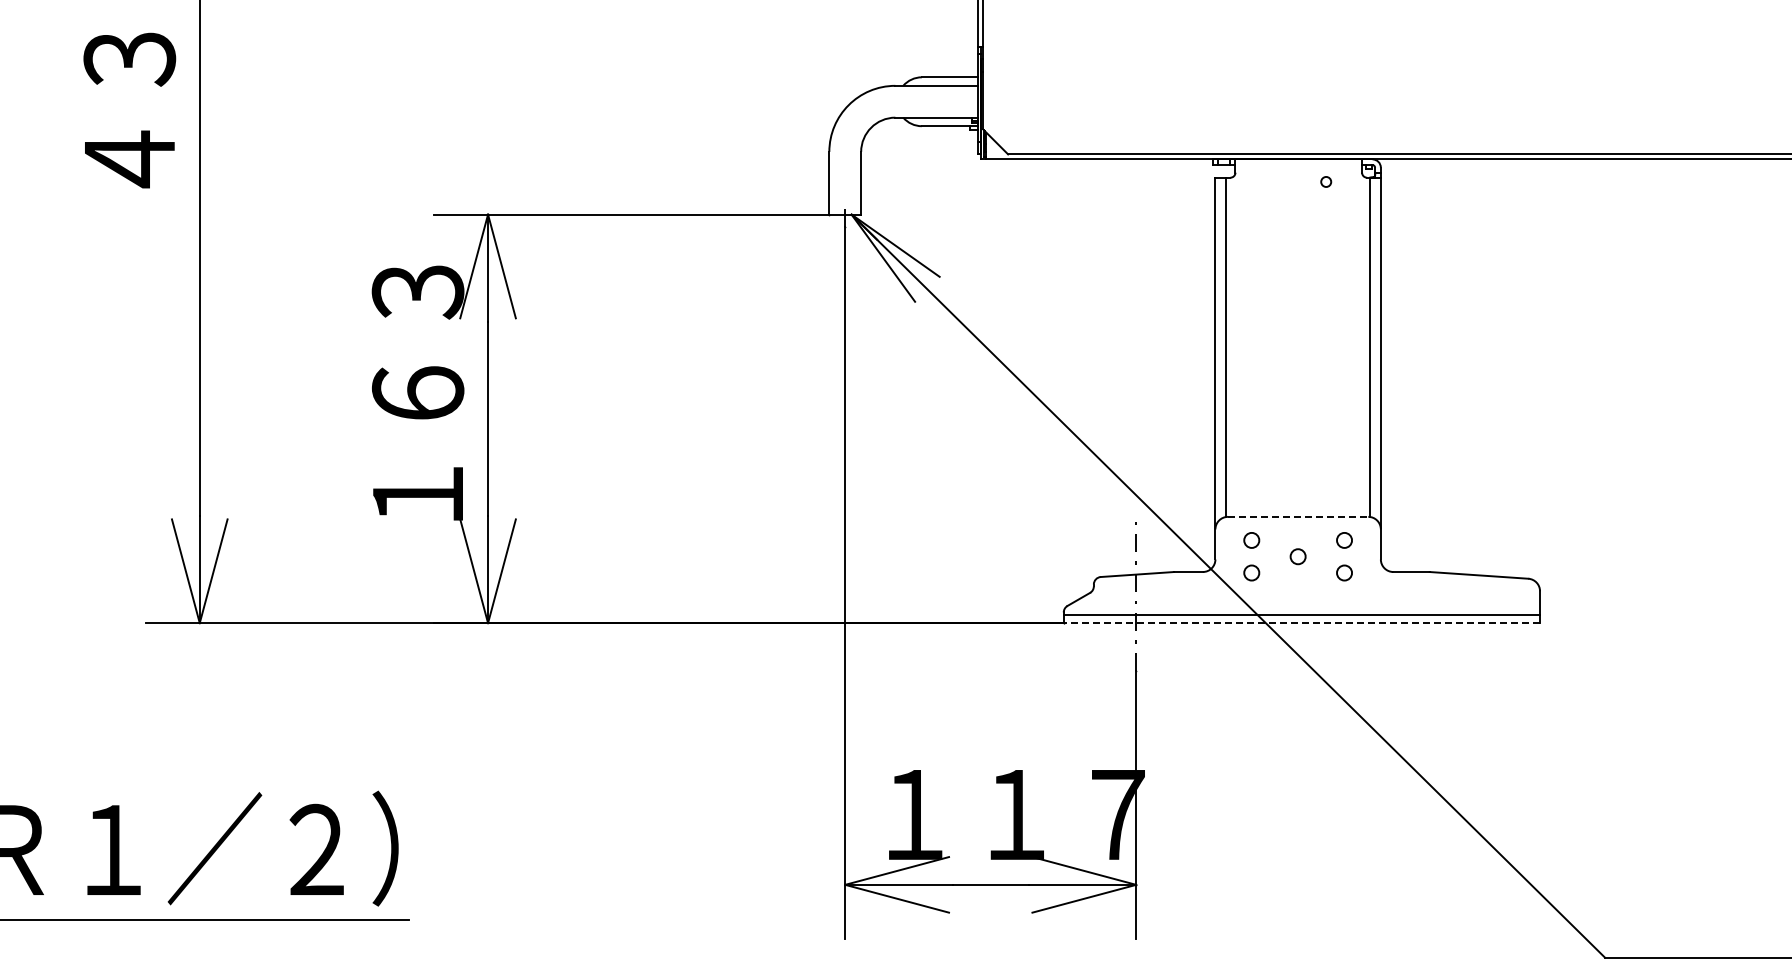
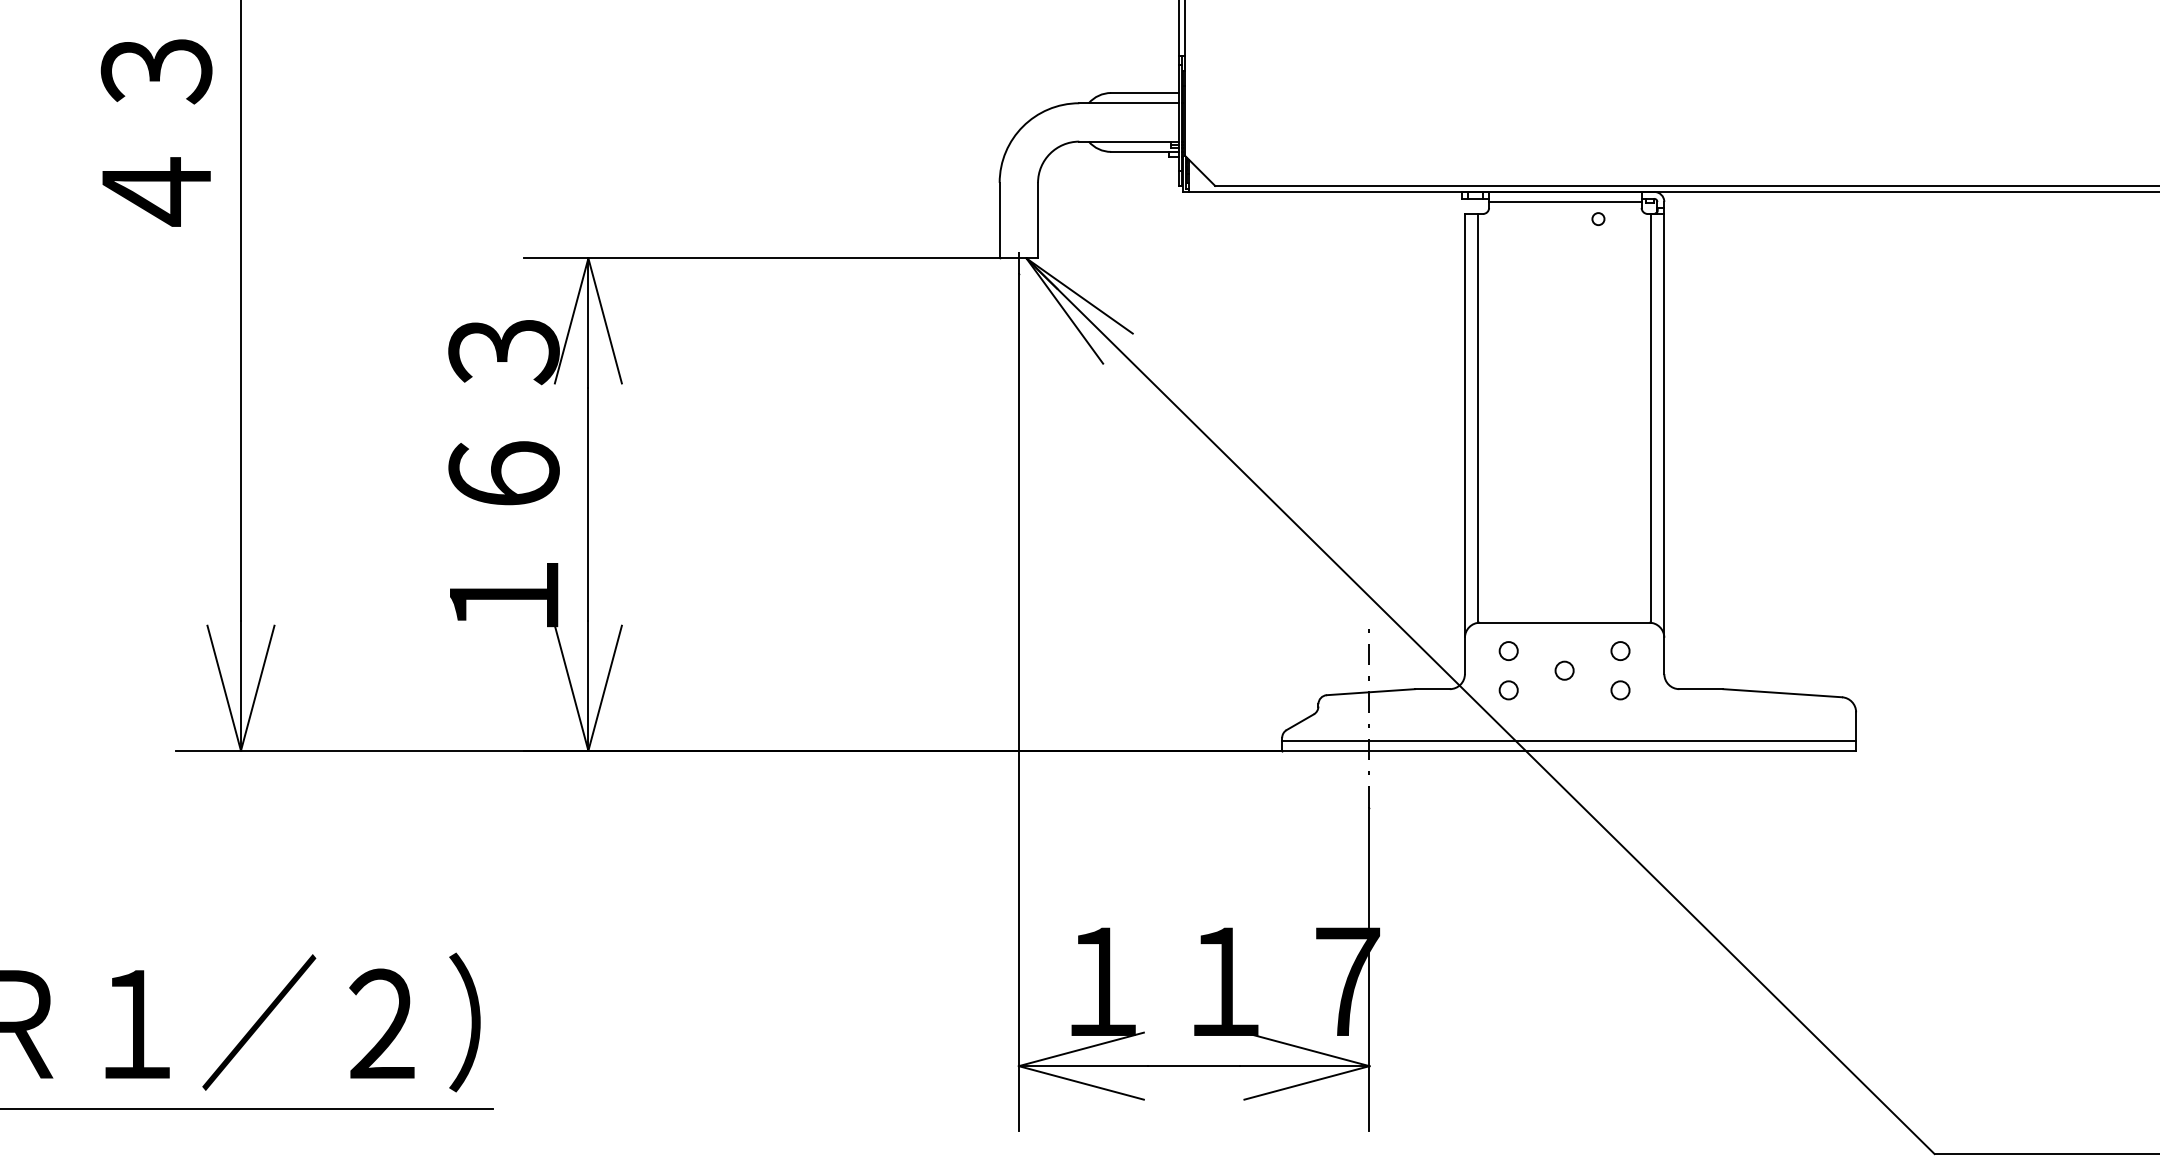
line: (1298, 167) -> (1565, 201), added
line: (1298, 516) -> (1565, 622), dashed -> solid
line: (1301, 623) -> (1568, 751), dashed -> solid

